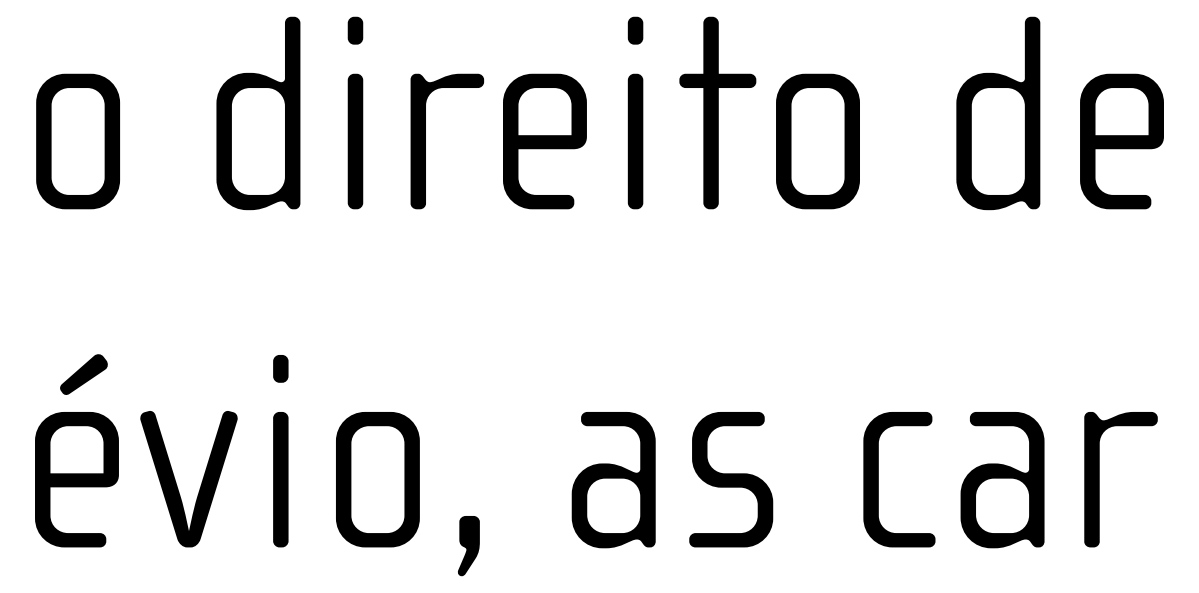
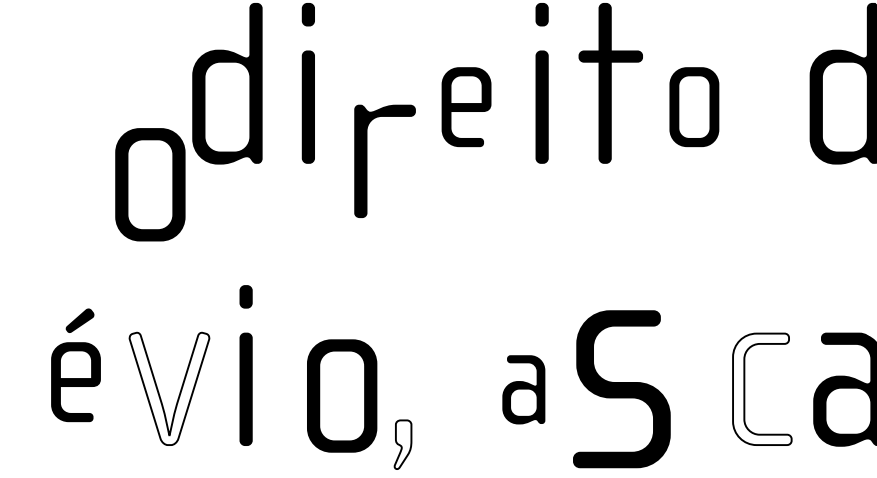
part: (77, 141) -> (149, 184), moved
part: (425, 141) -> (366, 161), moved
part: (544, 141) -> (466, 107), size x0.7
part: (817, 141) -> (693, 107), size x0.7
part: (76, 450) -> (75, 365), size x0.7
fill: (188, 478) -> (169, 388), removed
part: (377, 479) -> (341, 395), moved
part: (731, 479) -> (622, 389), size x1.4
fill: (899, 479) -> (762, 389), removed
part: (613, 480) -> (523, 390), size x0.6
fill: (468, 545) -> (402, 444), removed

